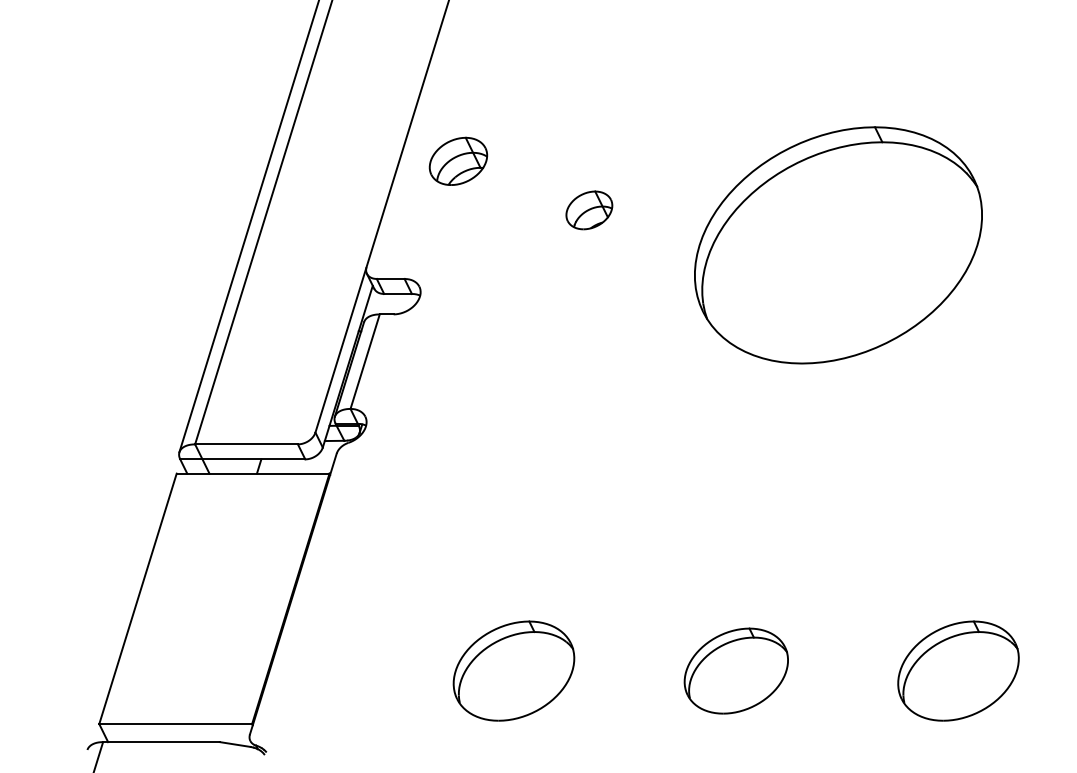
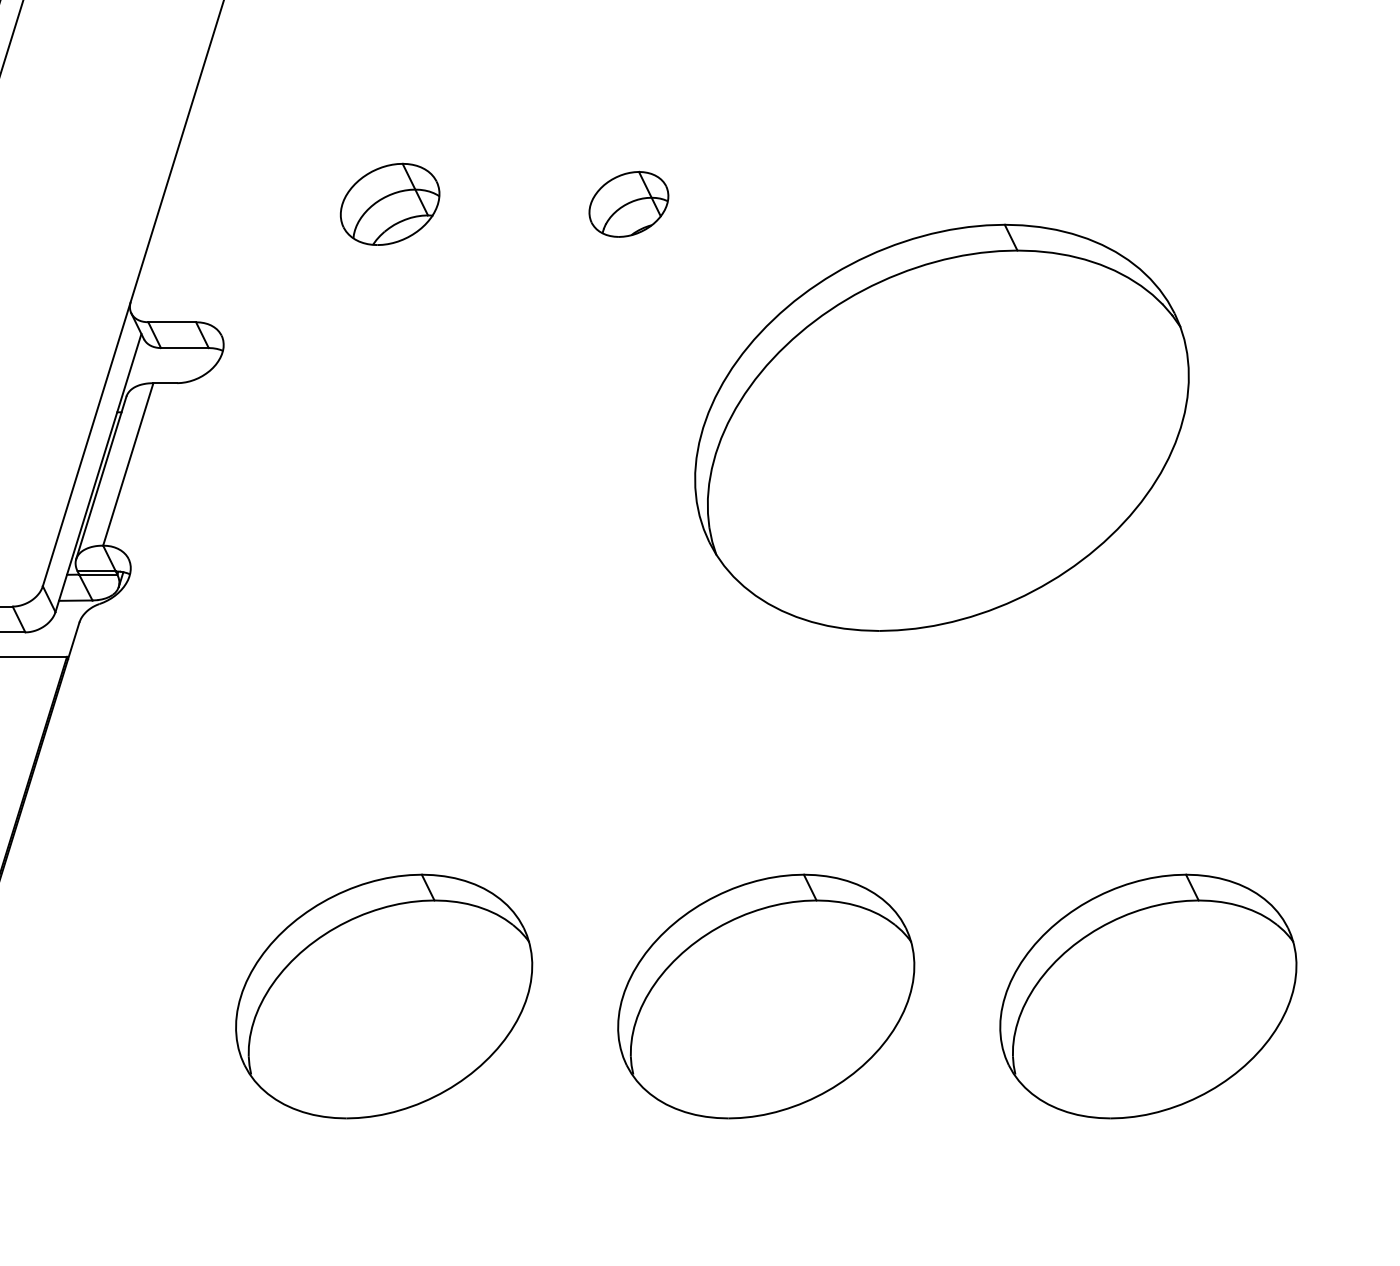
part: (458, 160) -> (390, 202), moved
part: (589, 210) -> (629, 204), moved
part: (838, 245) -> (942, 428), moved
part: (513, 670) -> (383, 995), size x1.43
part: (736, 670) -> (766, 995), size x1.67
part: (958, 670) -> (1148, 995), size x1.43

